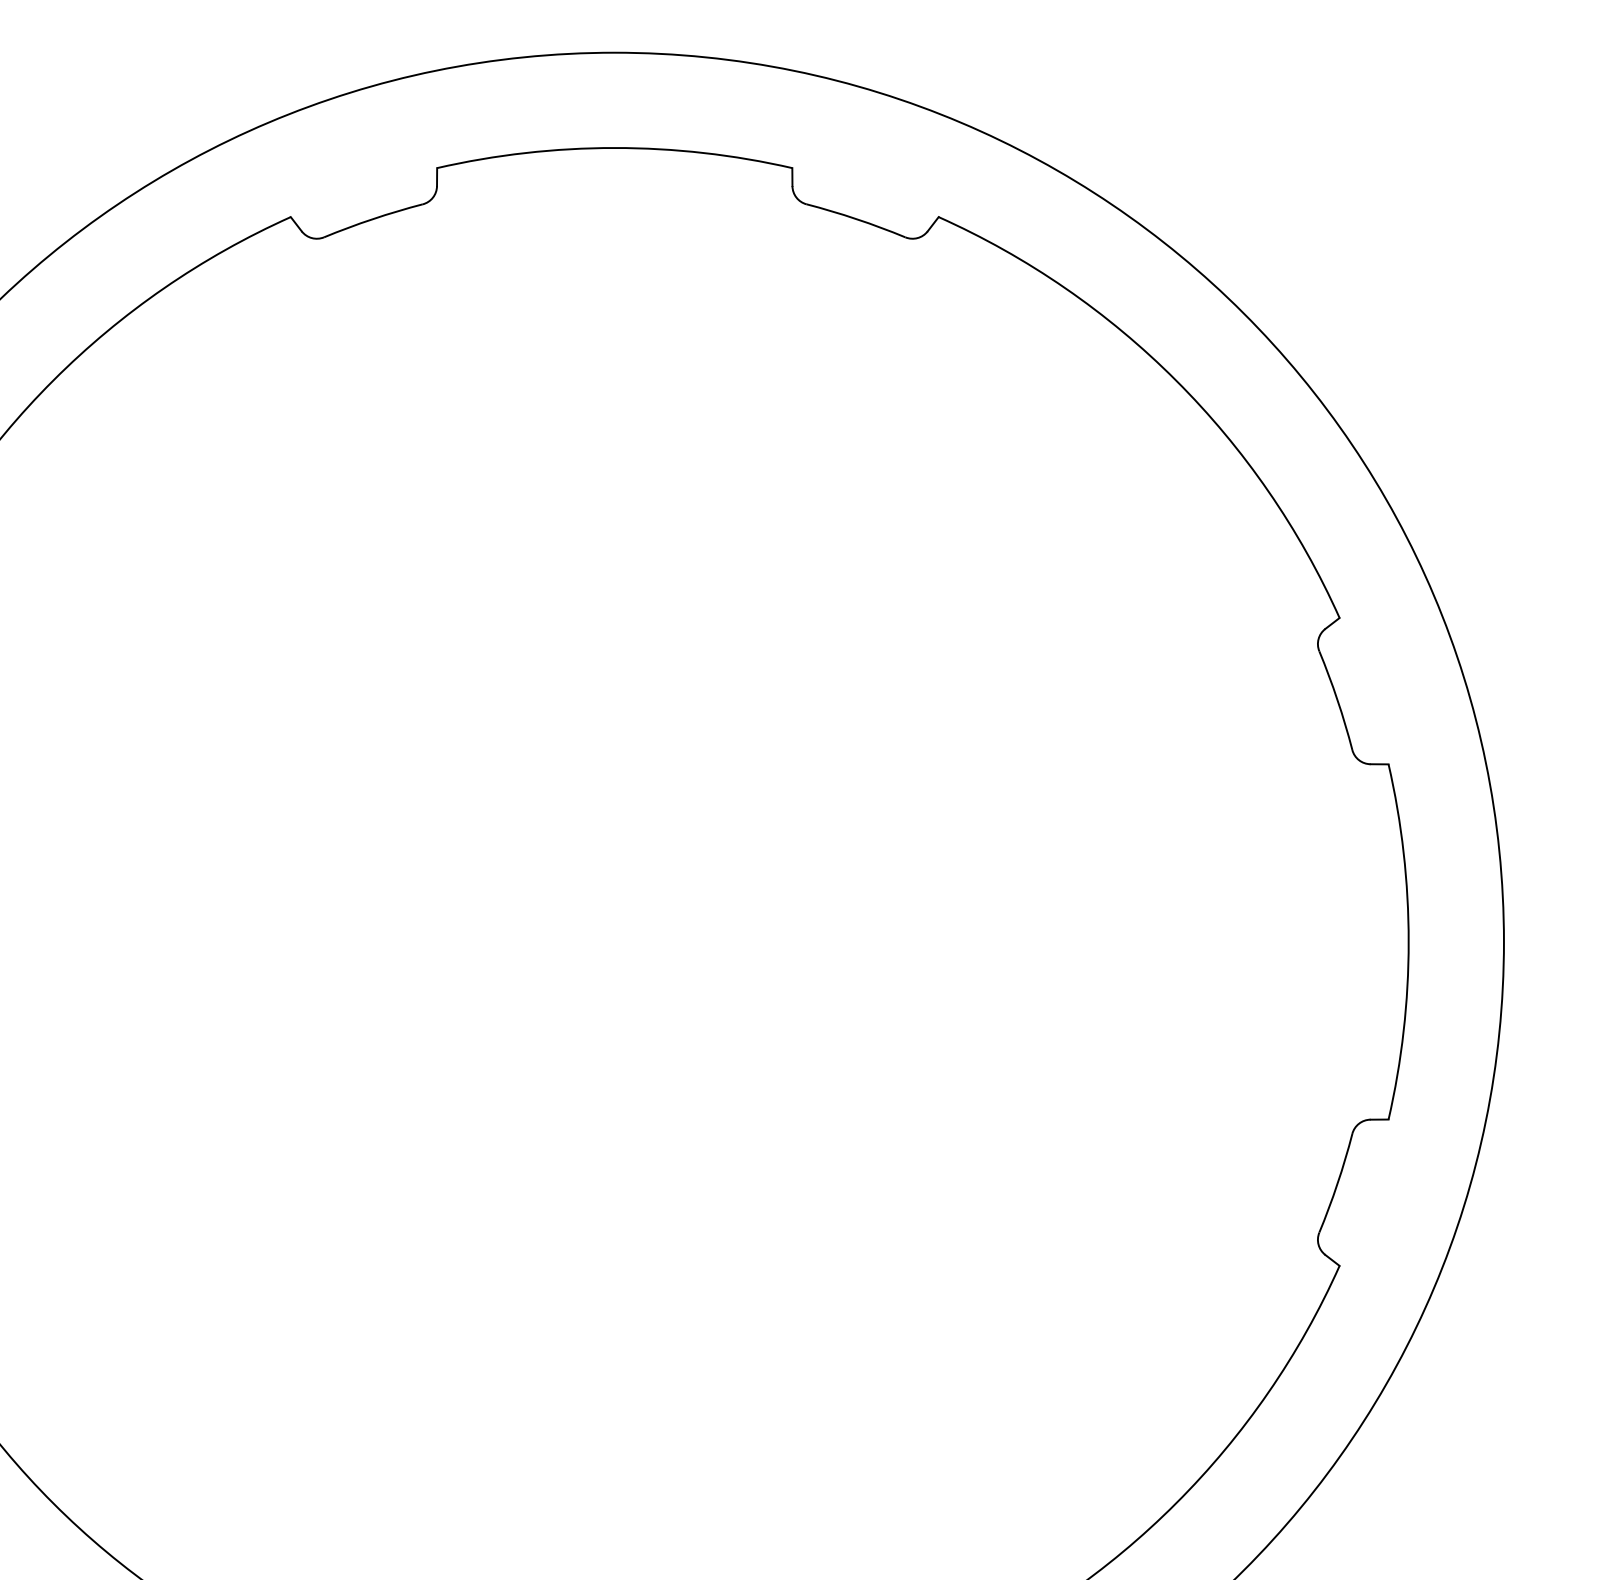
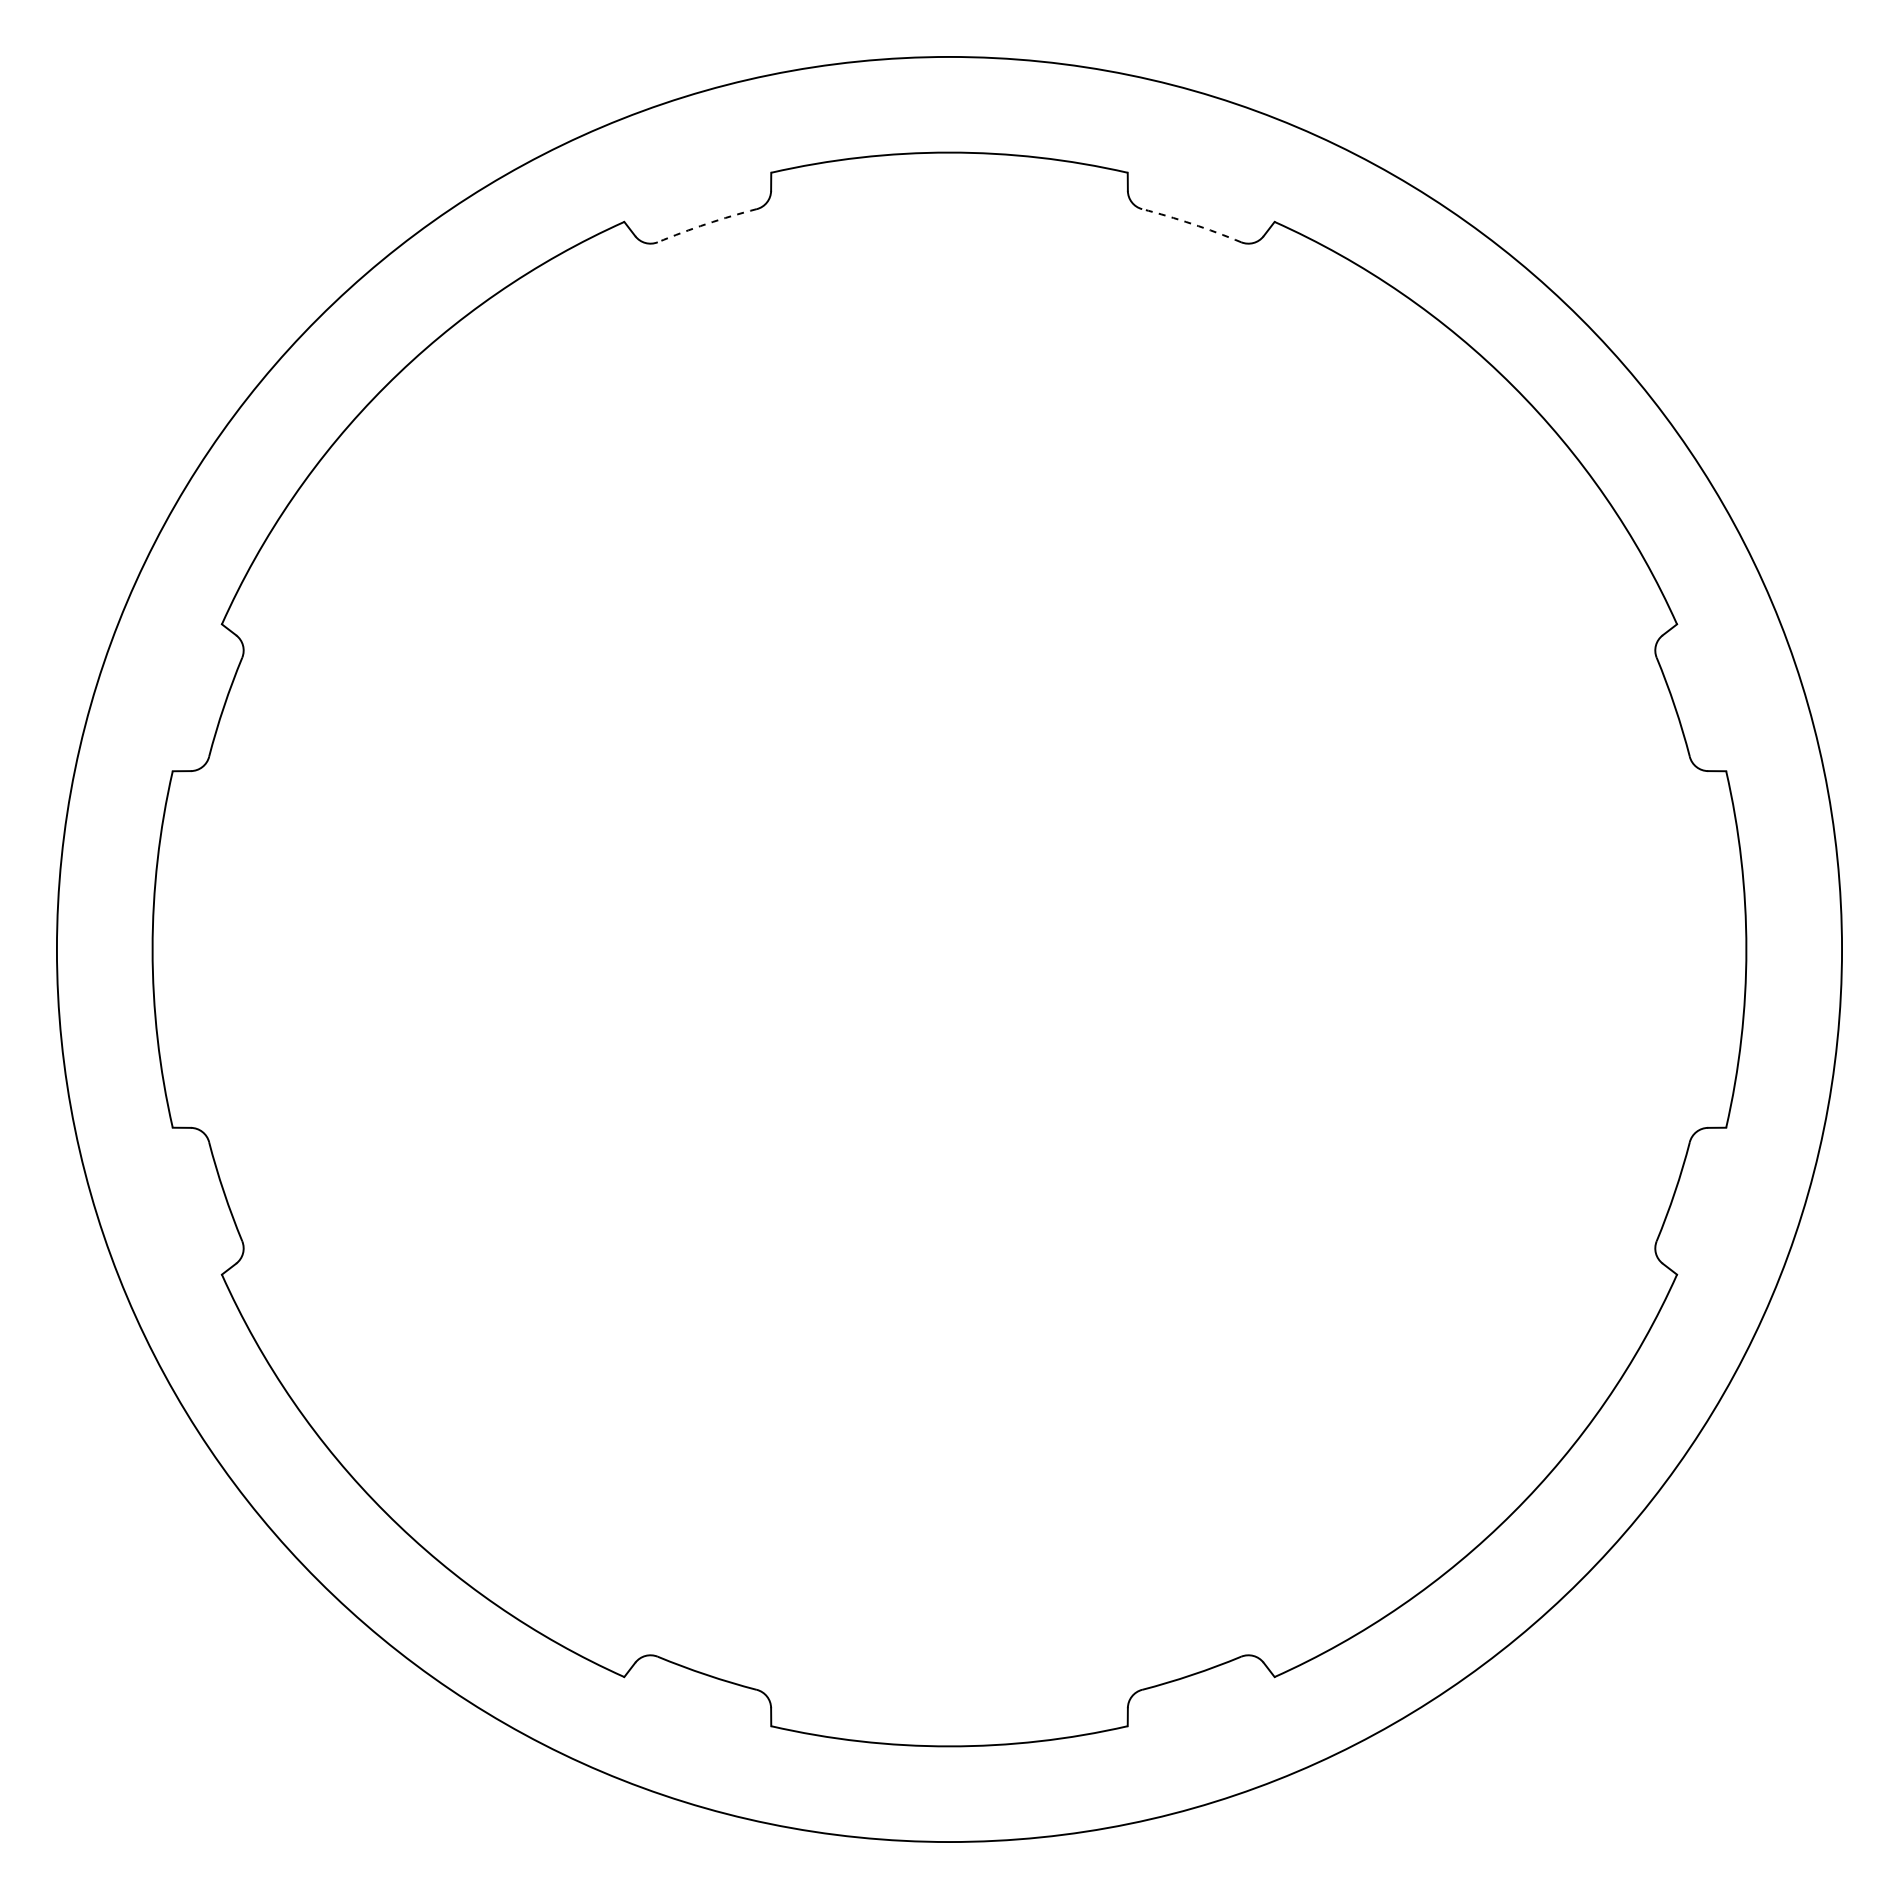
arc: (372, 219) -> (706, 224), solid -> dashed
arc: (856, 219) -> (1192, 224), solid -> dashed

